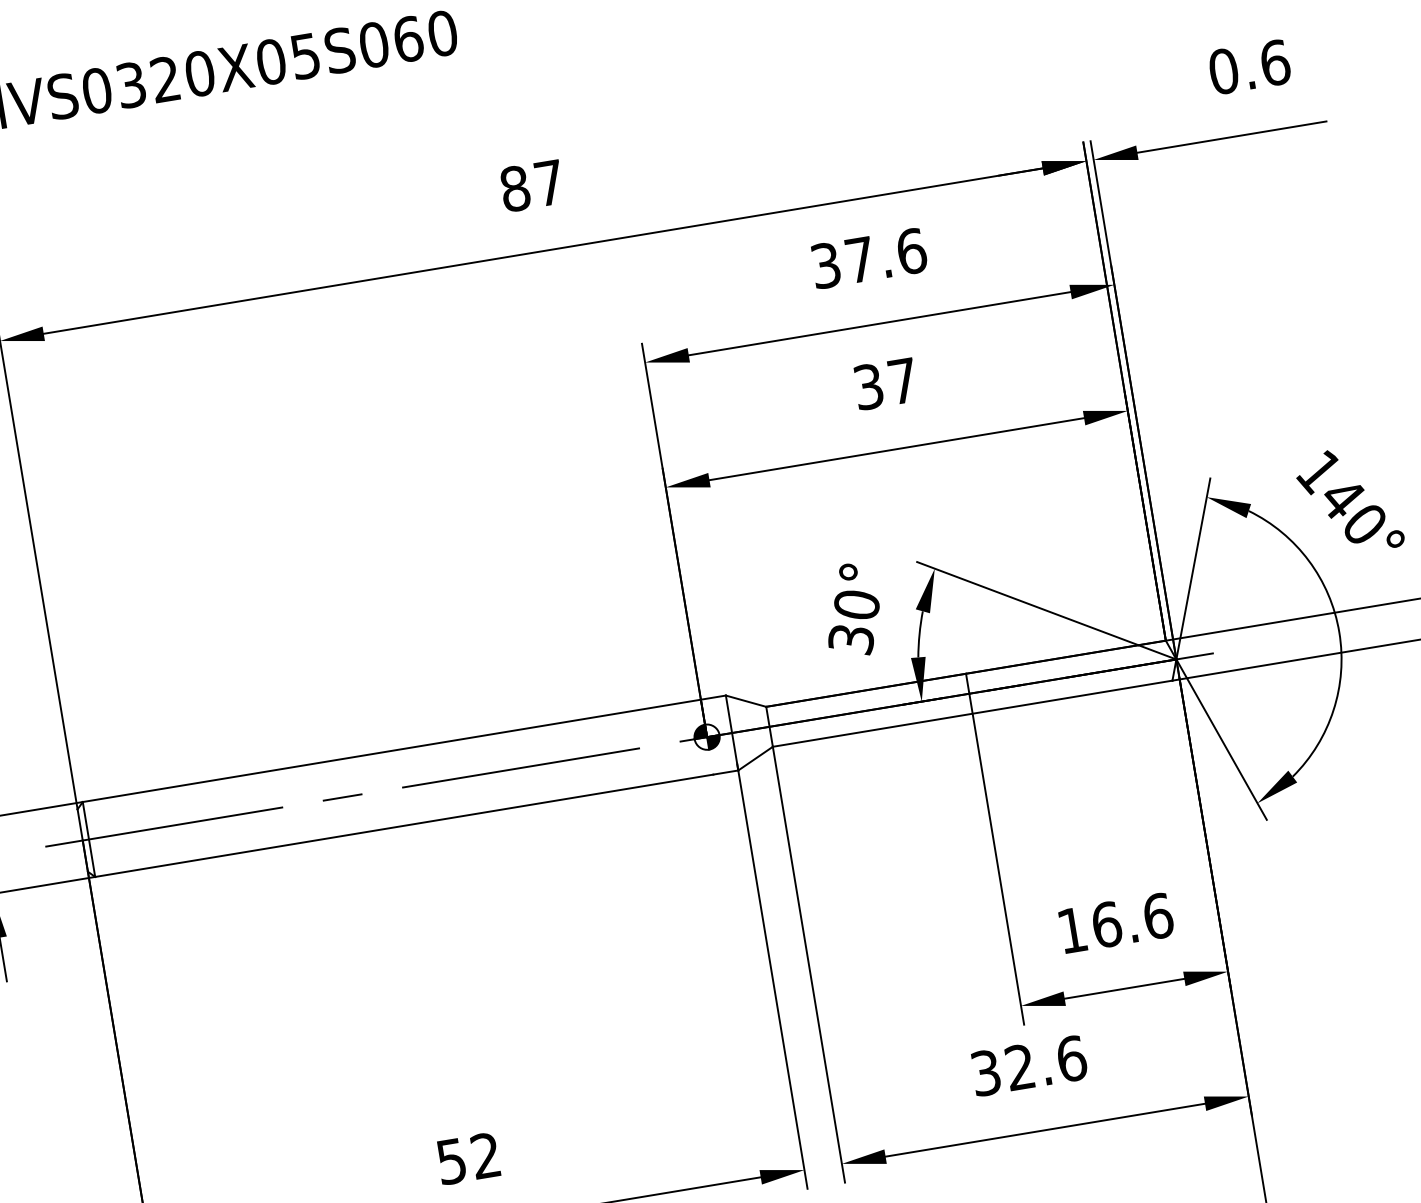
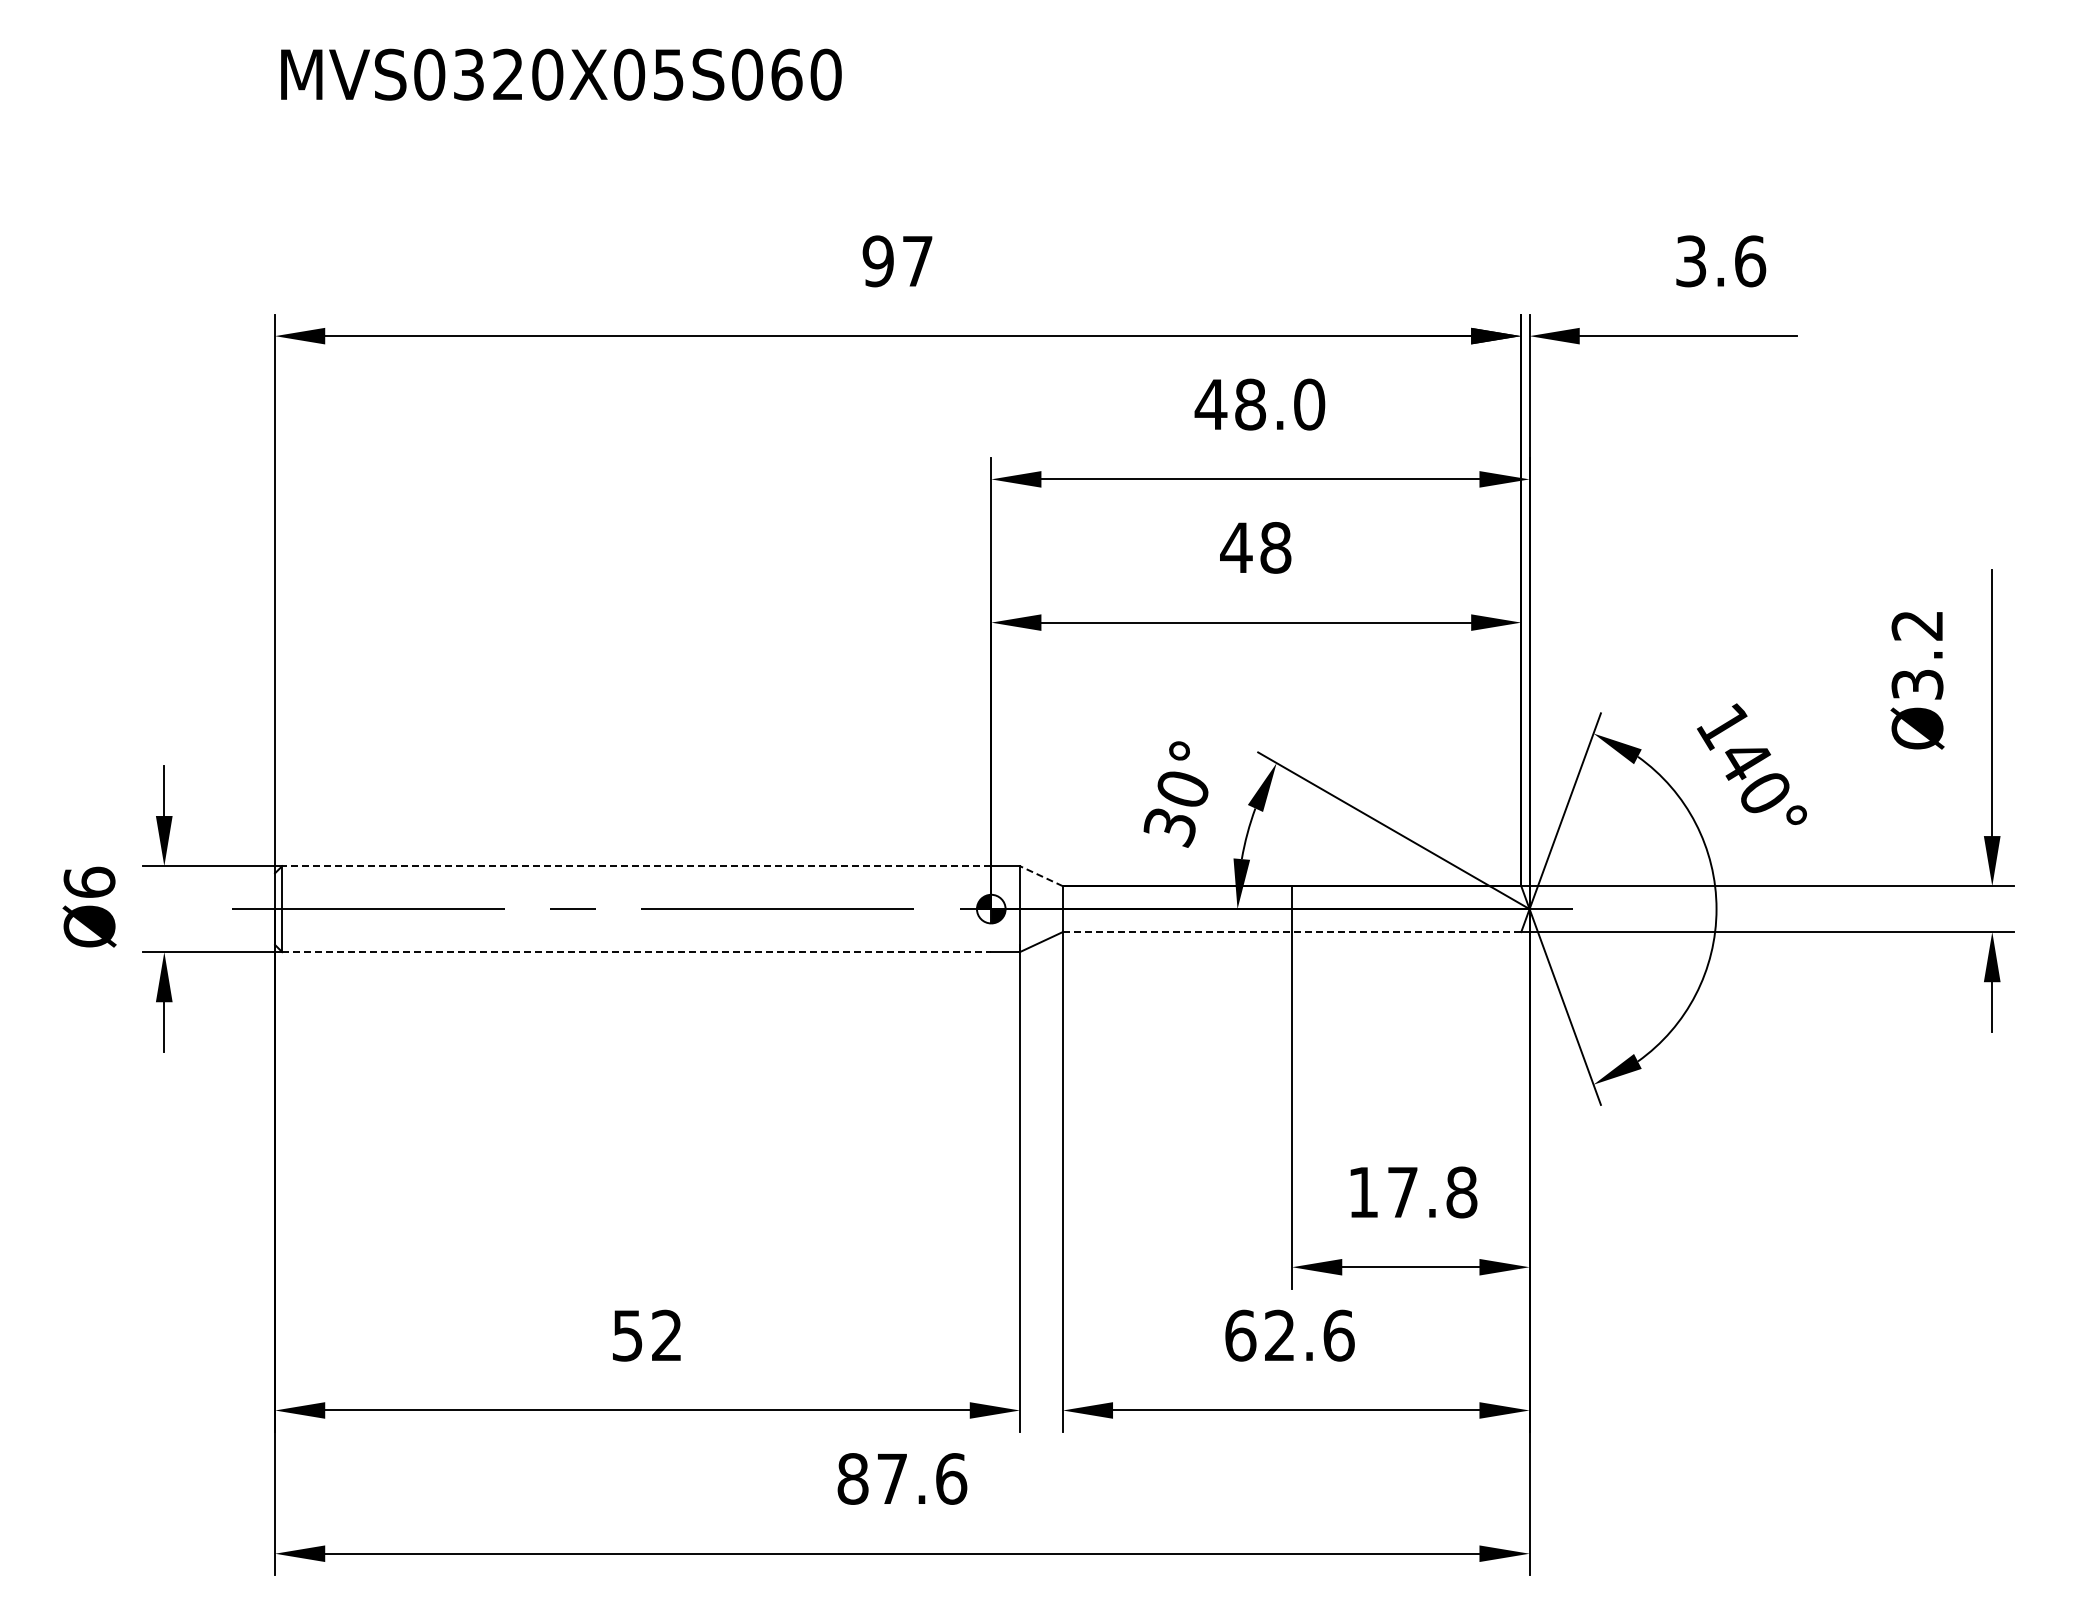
text: (1223, 71) -> (1690, 261), 0.6 -> 3.6
text: (514, 189) -> (877, 261), 87 -> 97
text: (868, 258) -> (1259, 404), 37.6 -> 48.0
text: (885, 383) -> (1255, 547), 37 -> 48
line: (746, 701) -> (1041, 876), solid -> dashed
line: (972, 714) -> (1291, 932), solid -> dashed
line: (391, 751) -> (636, 866), solid -> dashed
line: (404, 826) -> (636, 952), solid -> dashed
text: (1132, 920) -> (1432, 1192), 16.6 -> 17.8
text: (985, 1072) -> (1240, 1335), 32.6 -> 62.6

